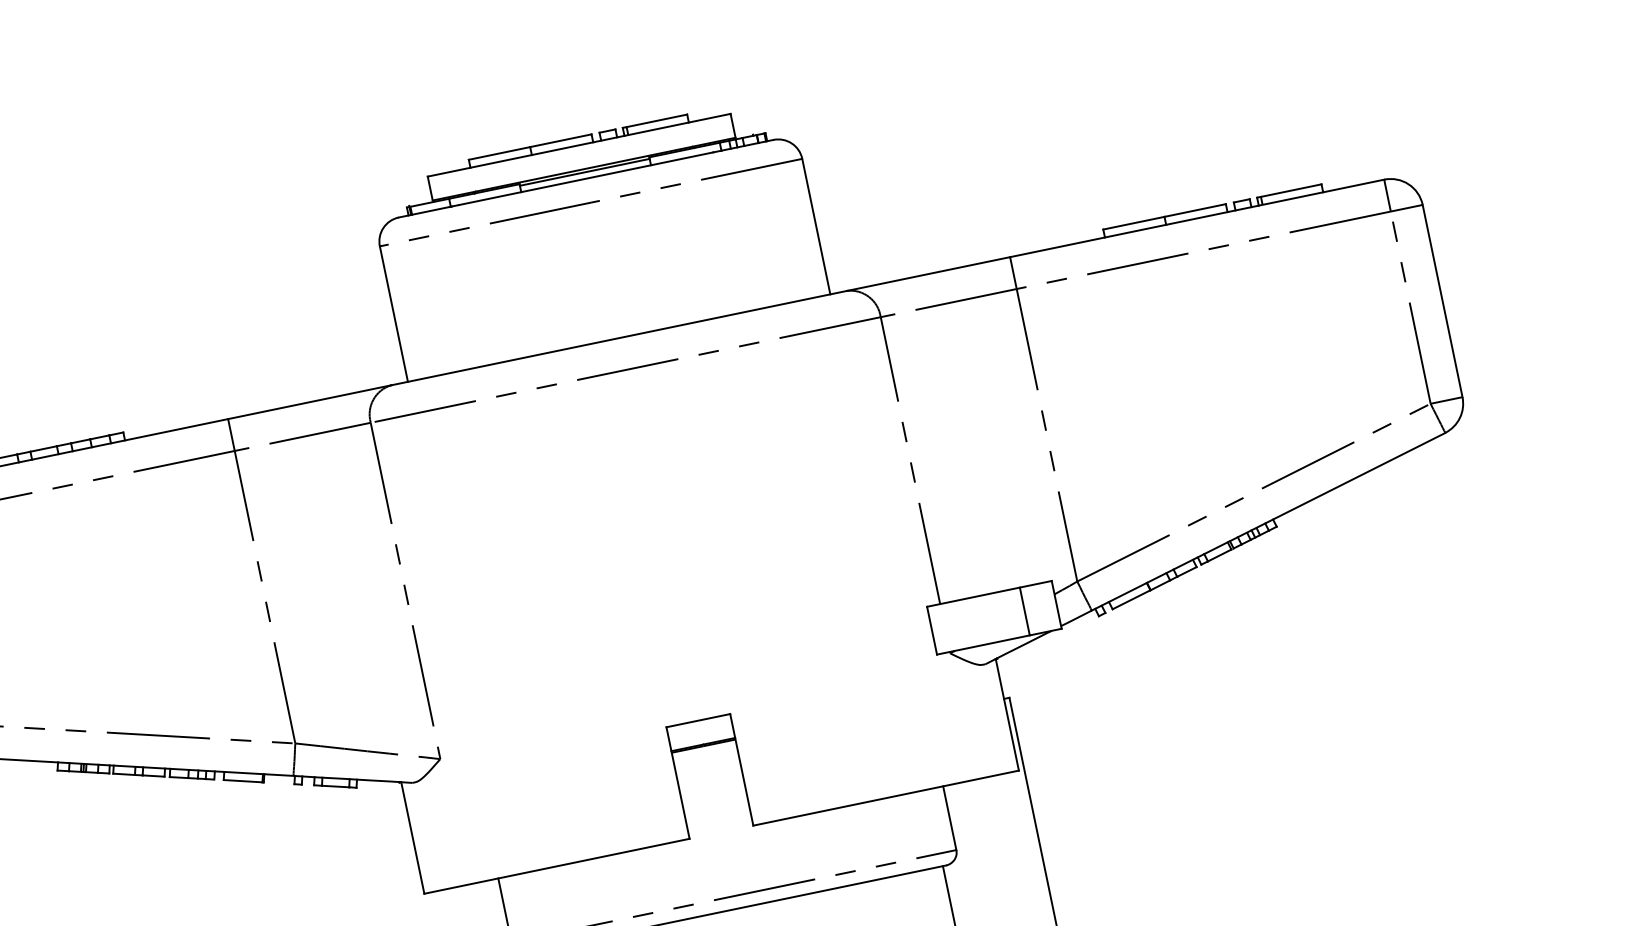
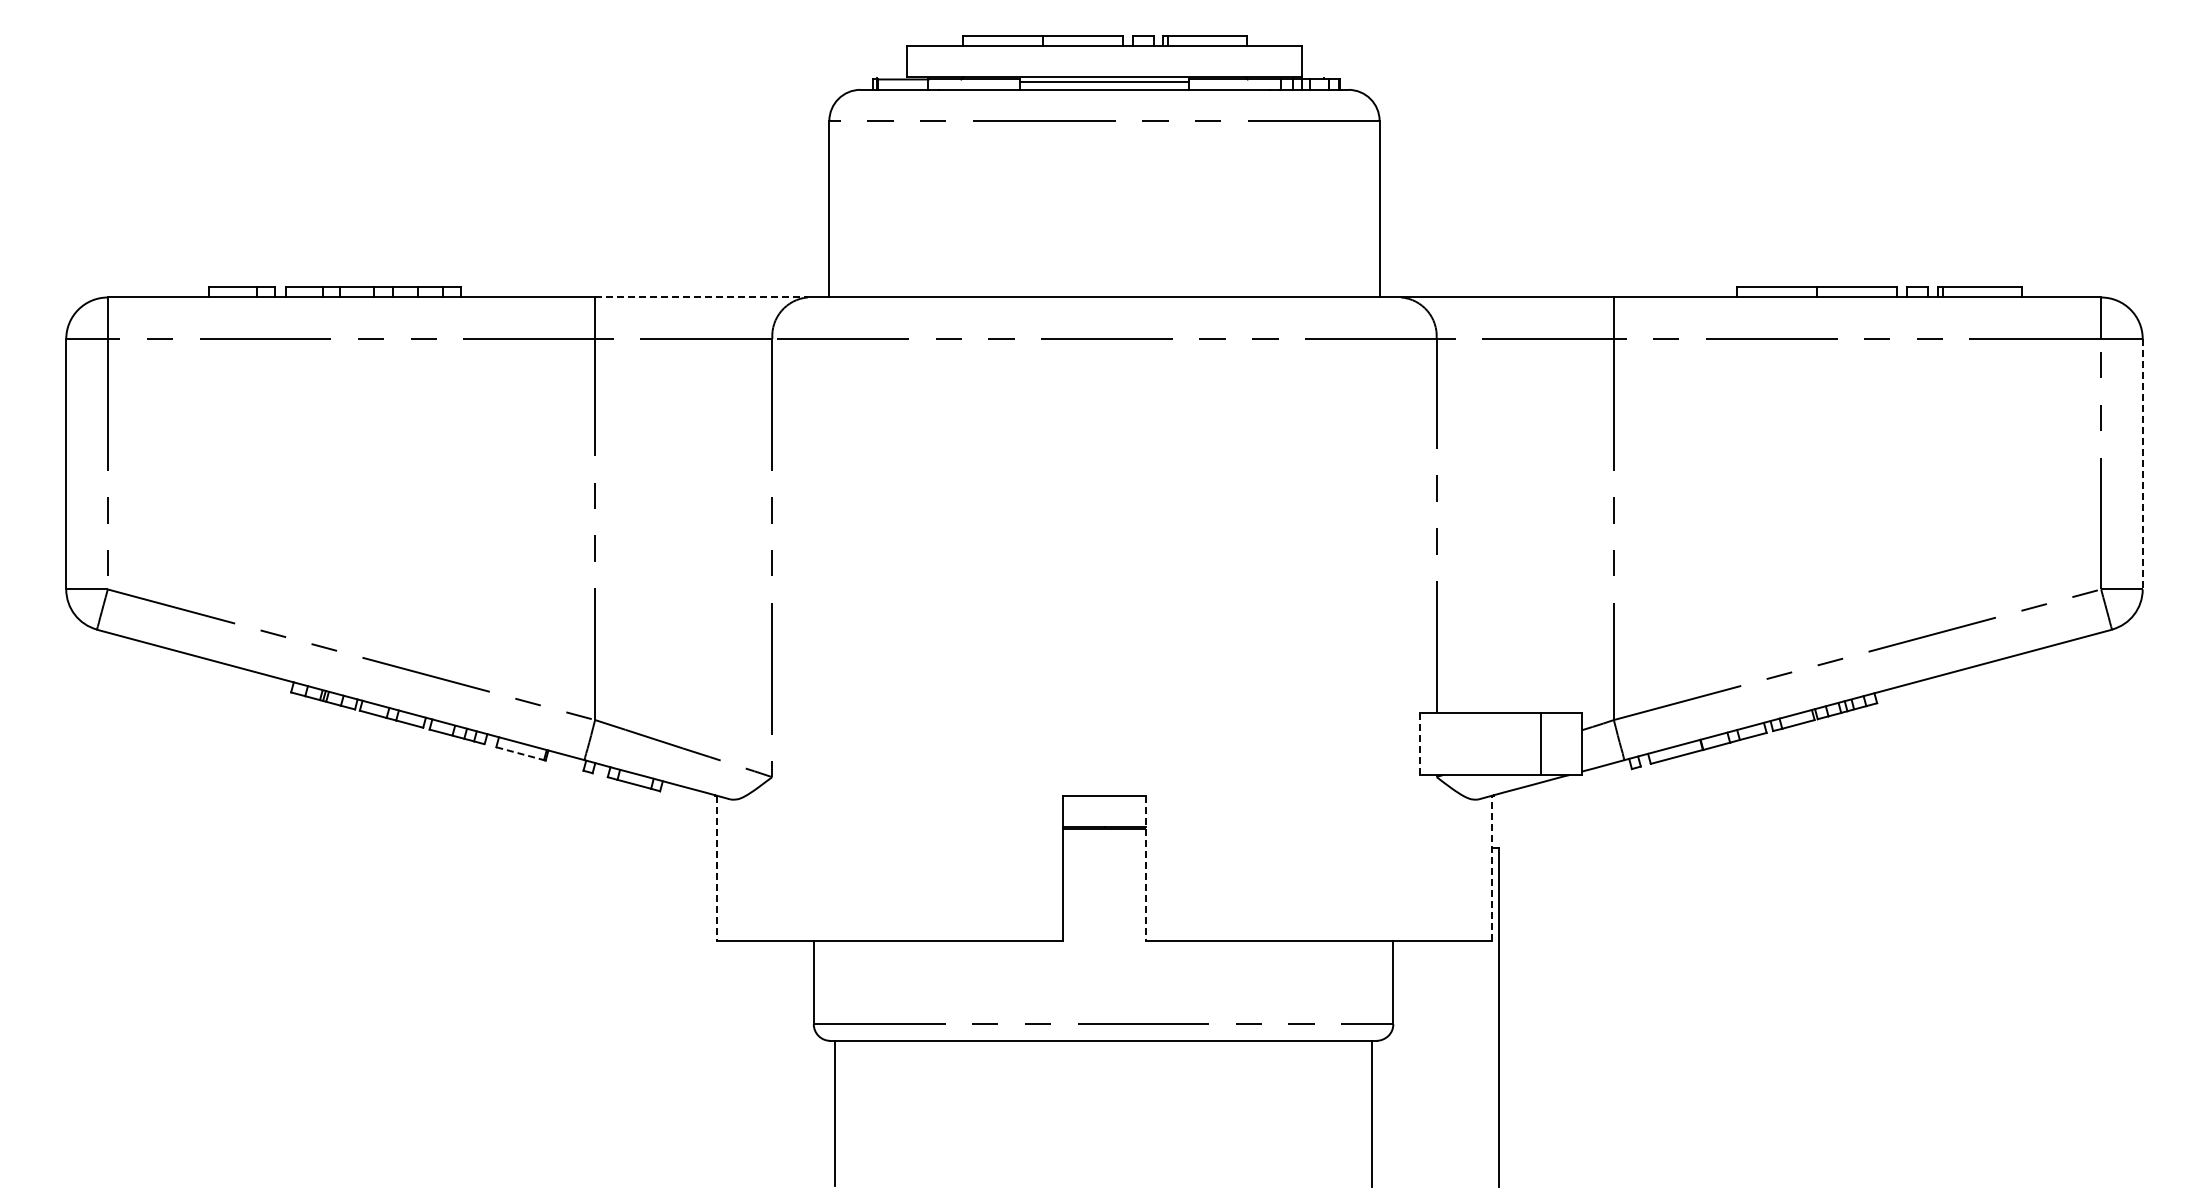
line: (1442, 301) -> (2142, 464), solid -> dashed
line: (309, 402) -> (701, 297), solid -> dashed
line: (931, 630) -> (1419, 743), solid -> dashed
line: (1006, 714) -> (1491, 868), solid -> dashed
line: (742, 769) -> (1146, 868), solid -> dashed
line: (243, 780) -> (520, 753), solid -> dashed
line: (412, 837) -> (717, 868), solid -> dashed

